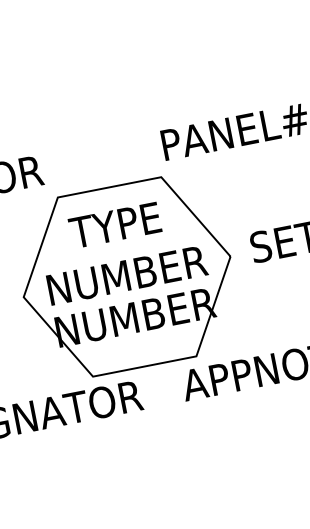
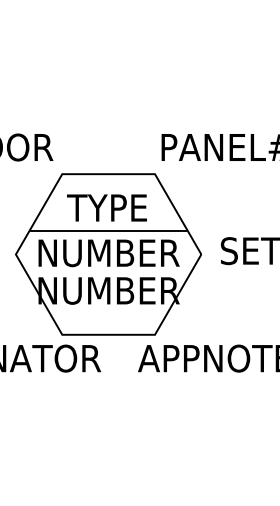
line: (121, 251) -> (108, 231), added

